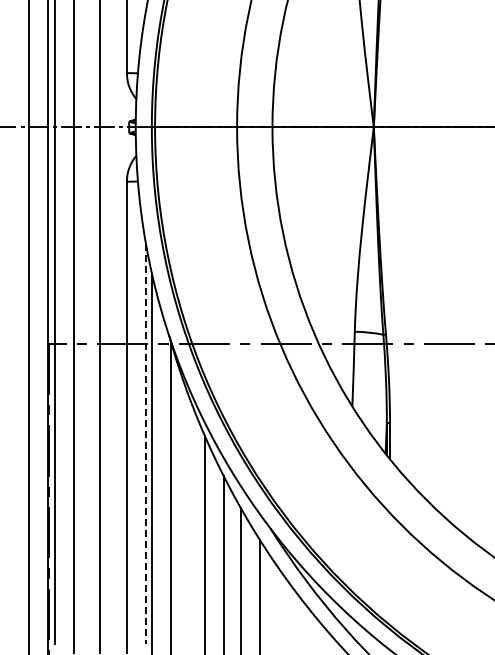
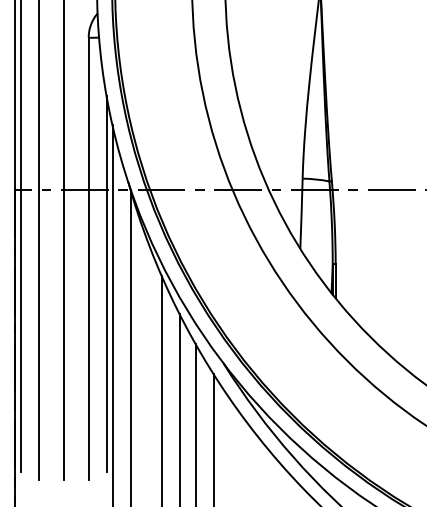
line: (146, 444) -> (107, 284), dashed -> solid

